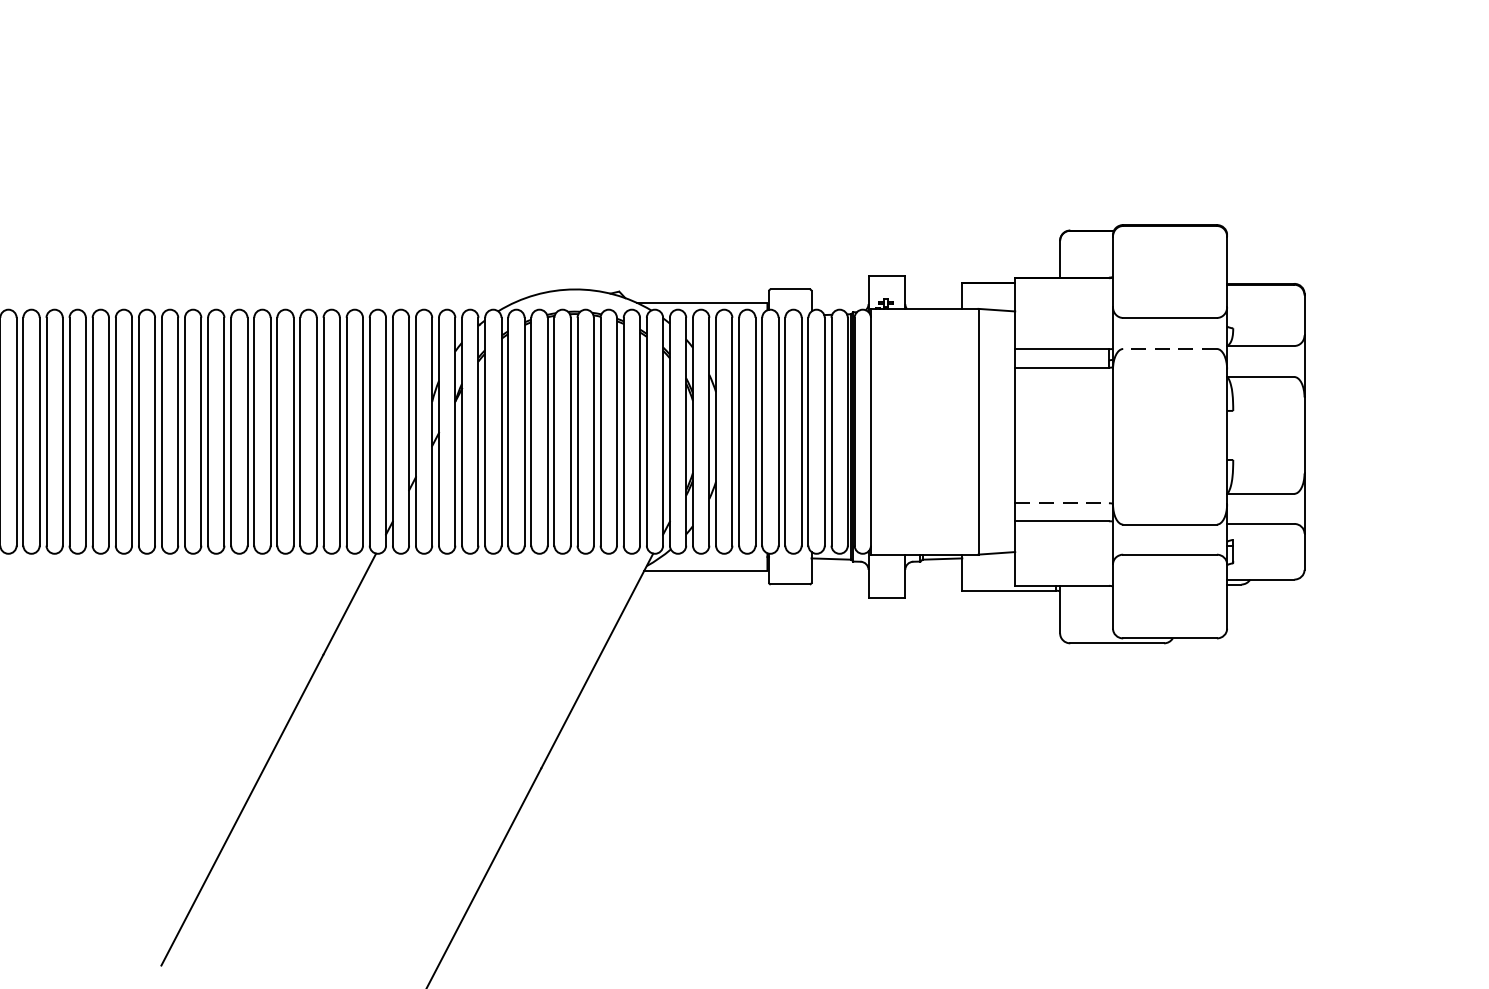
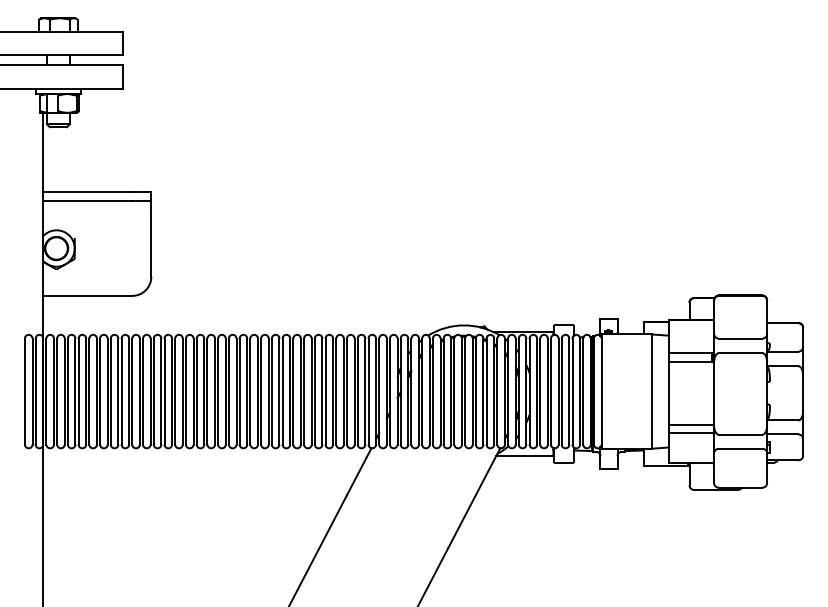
line: (1169, 349) -> (740, 353), dashed -> solid
line: (1062, 502) -> (690, 424), dashed -> solid

